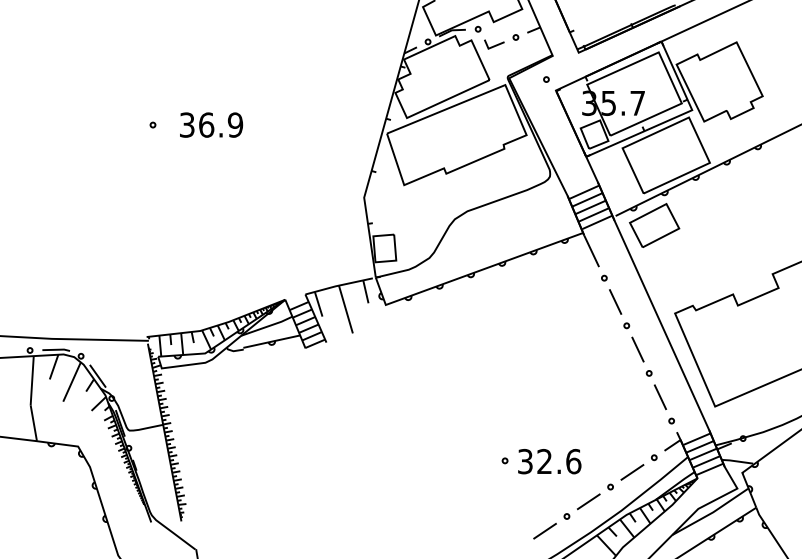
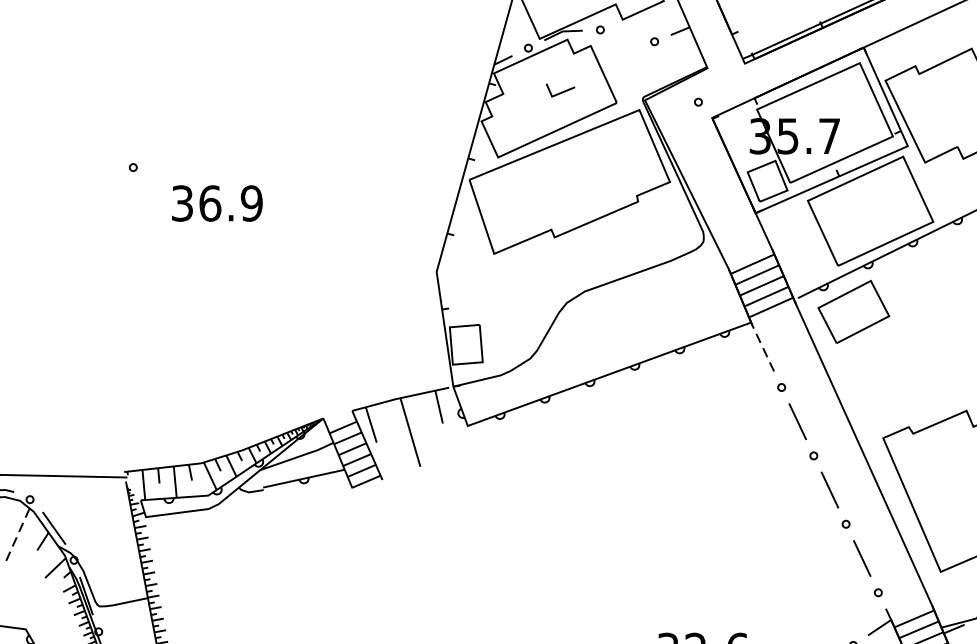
line: (495, 44) -> (562, 90), moved
text: (211, 124) -> (217, 202), moved
line: (591, 251) -> (763, 349), solid -> dashed
line: (72, 382) -> (17, 537), solid -> dashed

